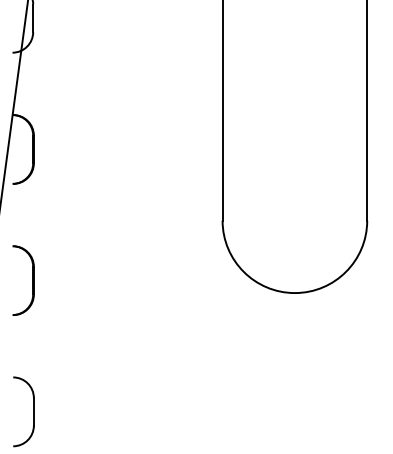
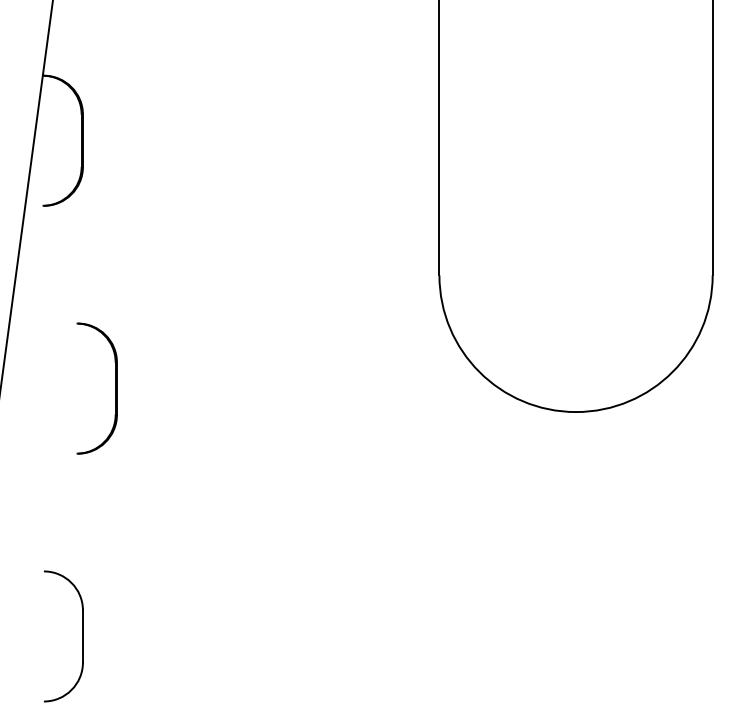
part: (32, 280) -> (114, 388), moved

